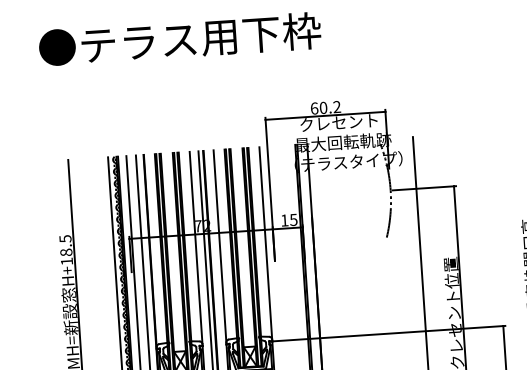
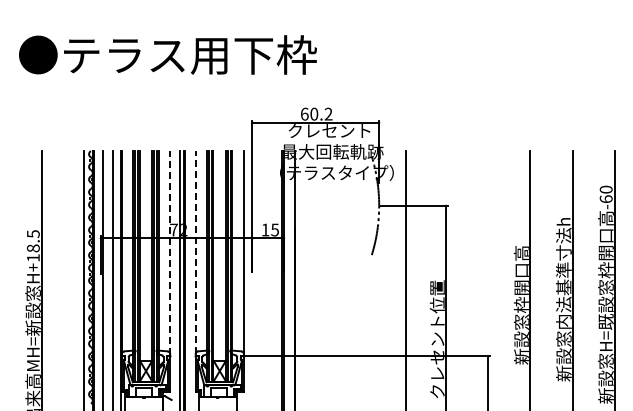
text: (179, 38) -> (167, 54), moved
line: (219, 246) -> (195, 252), solid -> dashed
line: (196, 247) -> (170, 252), solid -> dashed

